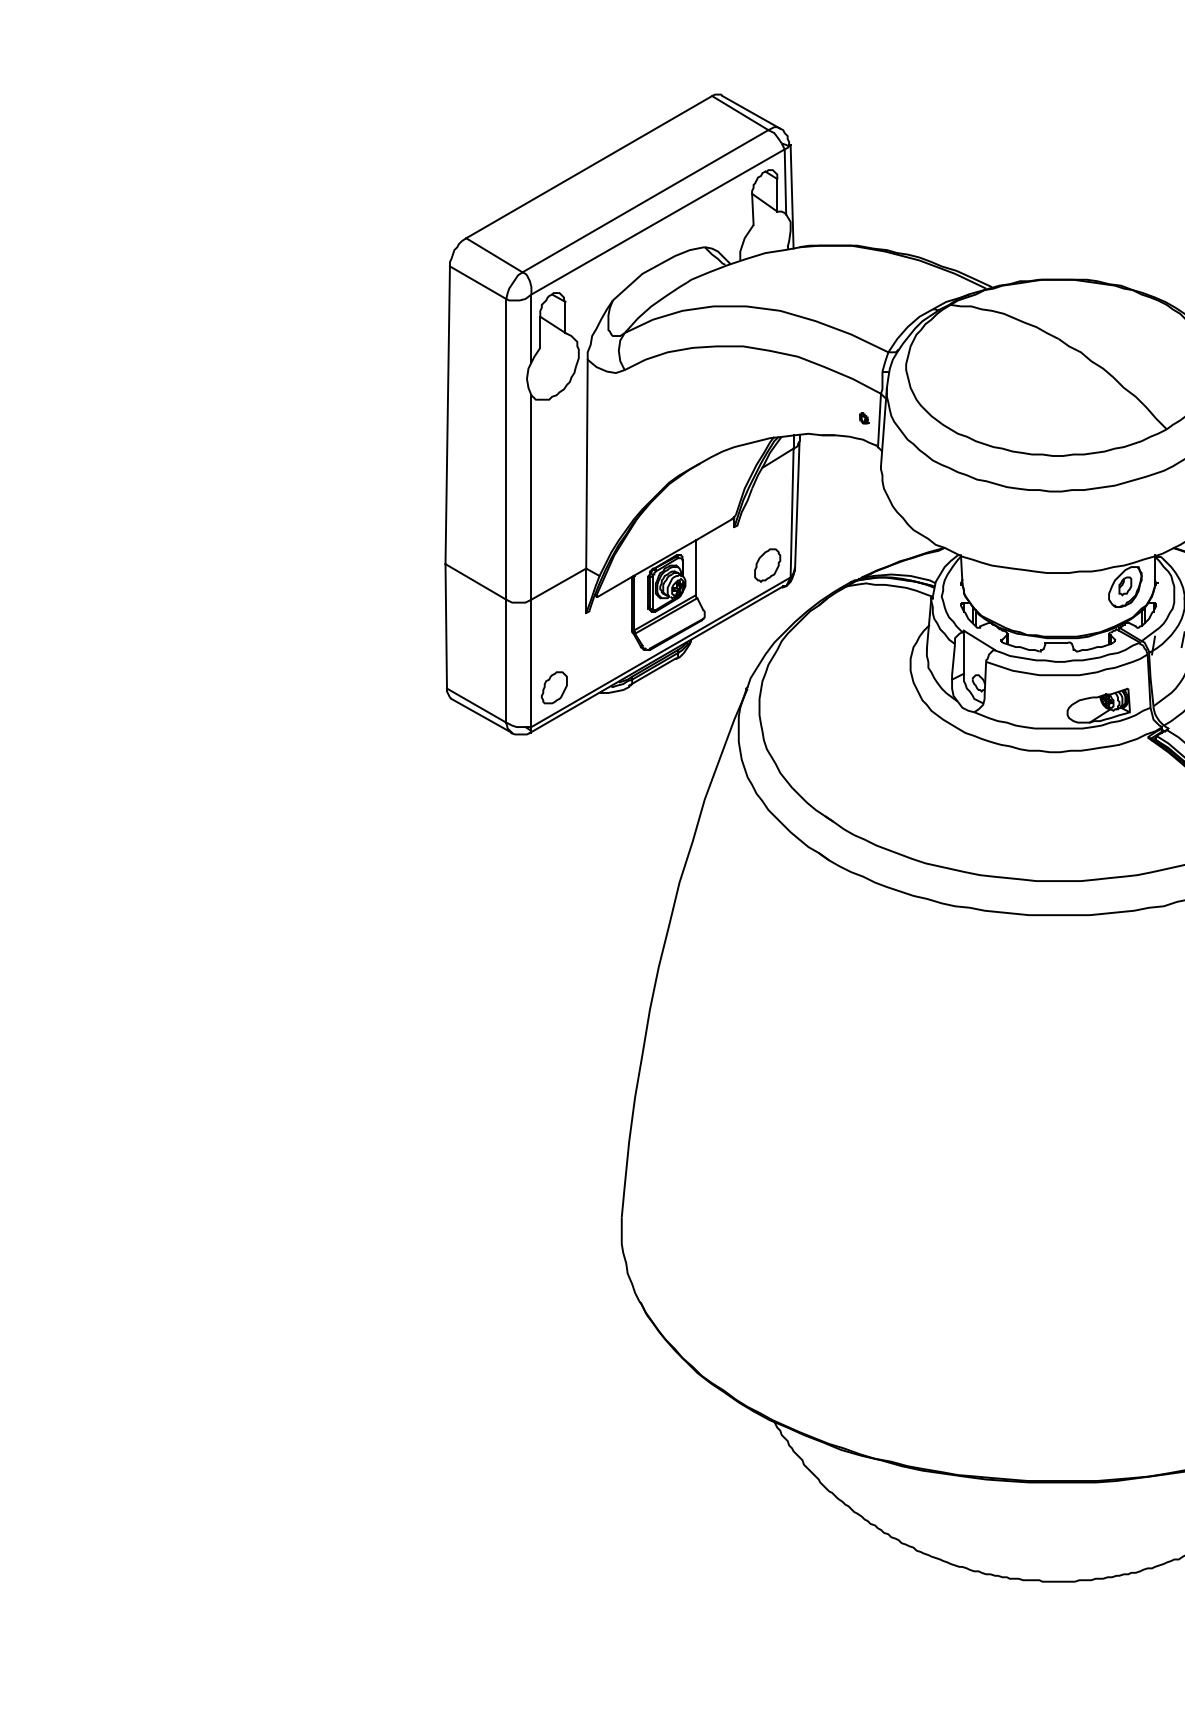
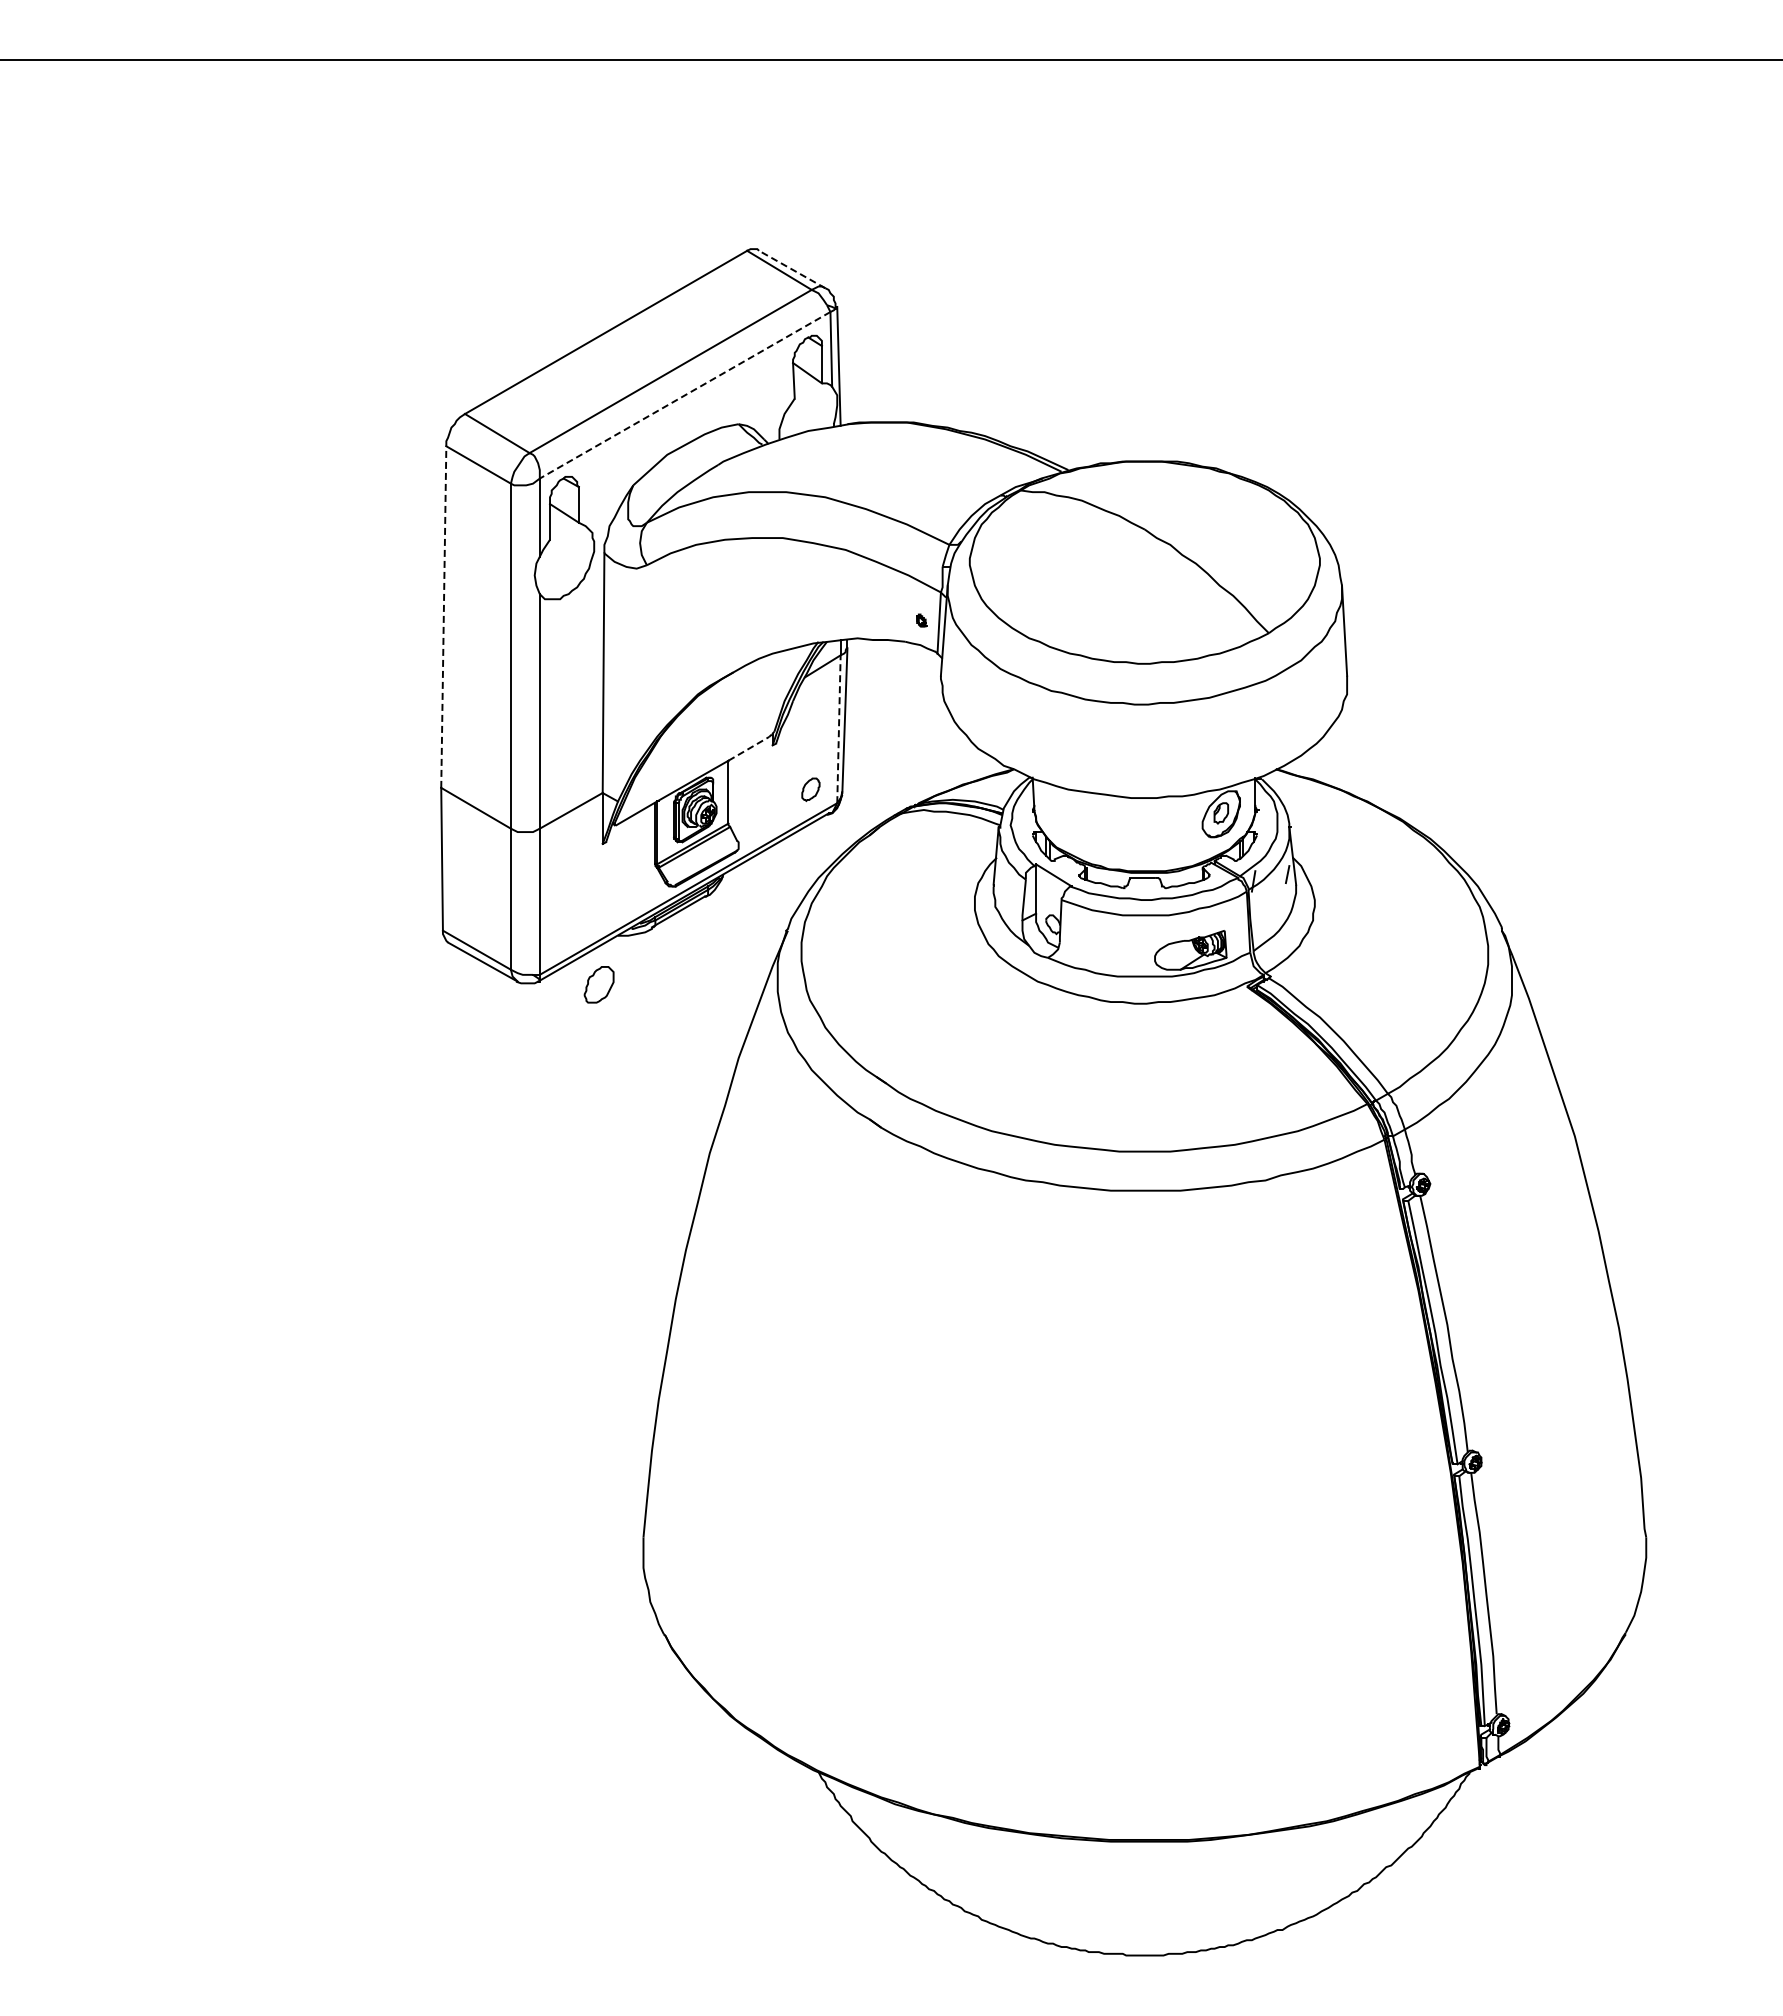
line: (750, 112) -> (791, 269), solid -> dashed
line: (657, 222) -> (684, 395), solid -> dashed
line: (447, 415) -> (443, 617), solid -> dashed
line: (791, 513) -> (838, 729), solid -> dashed
line: (713, 529) -> (748, 748), solid -> dashed
part: (767, 565) -> (810, 789), size x0.6
part: (553, 687) -> (598, 984), moved

